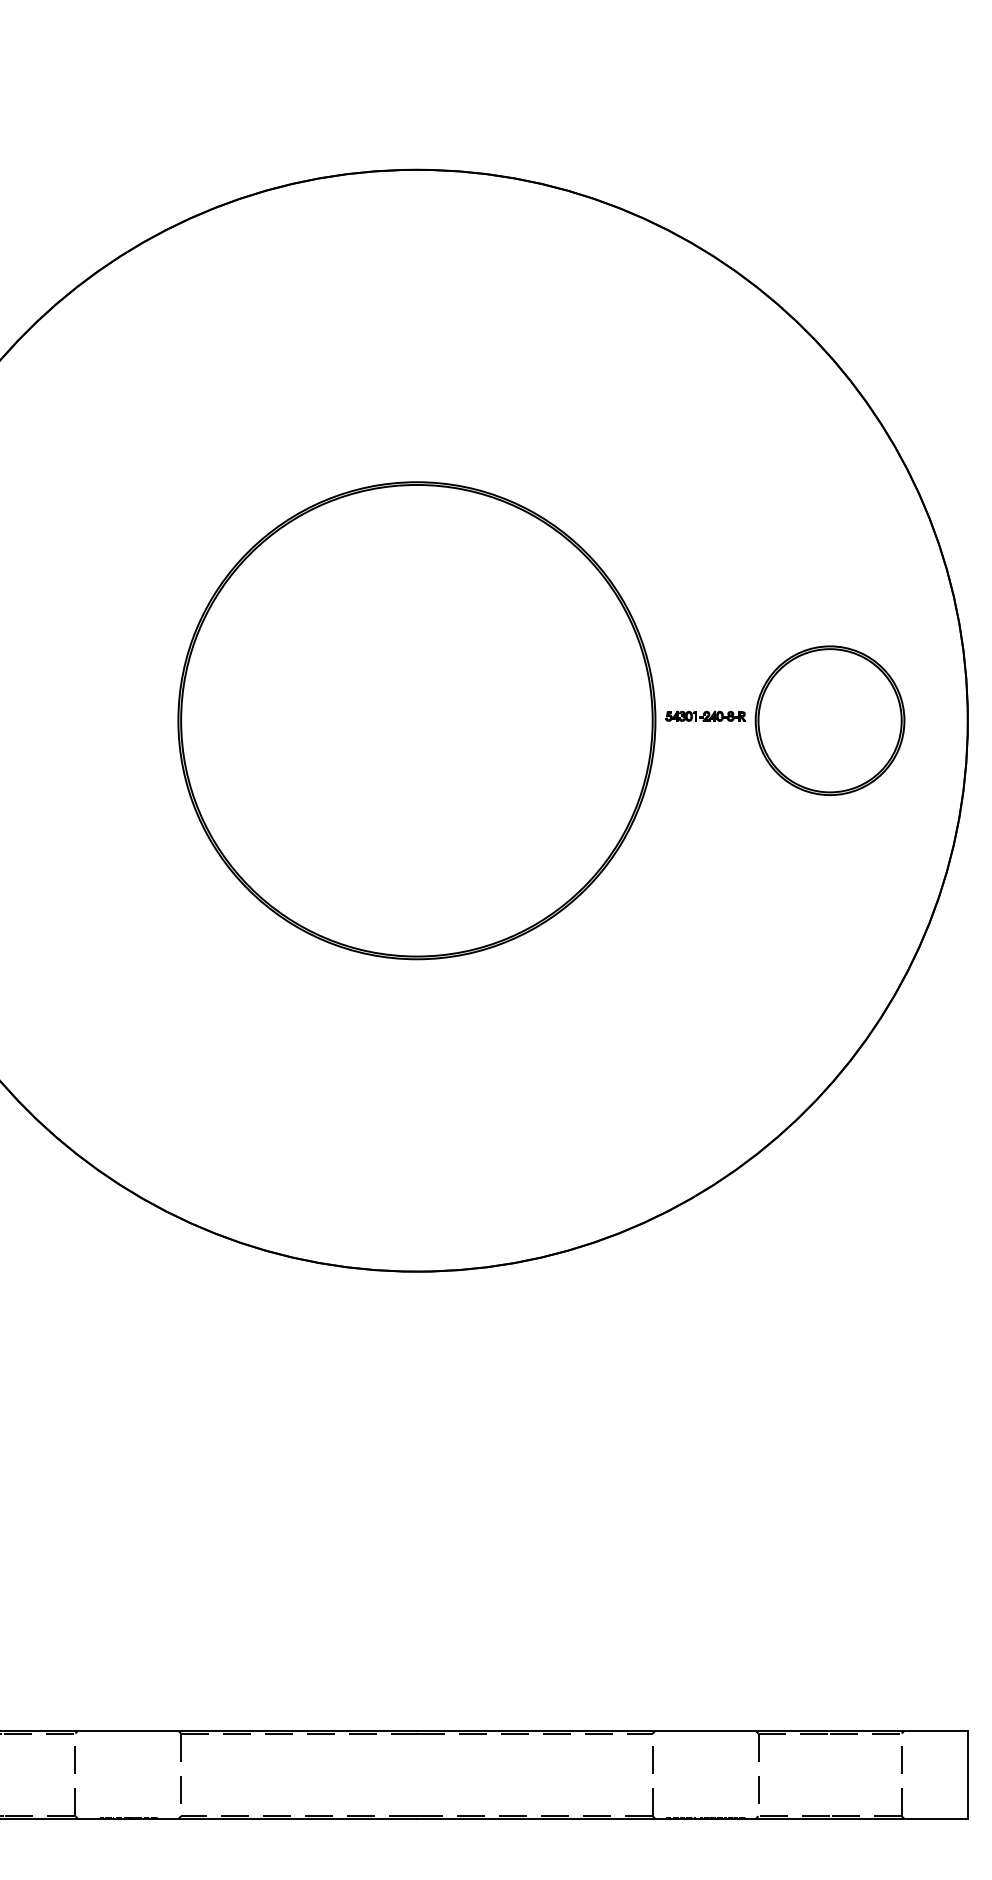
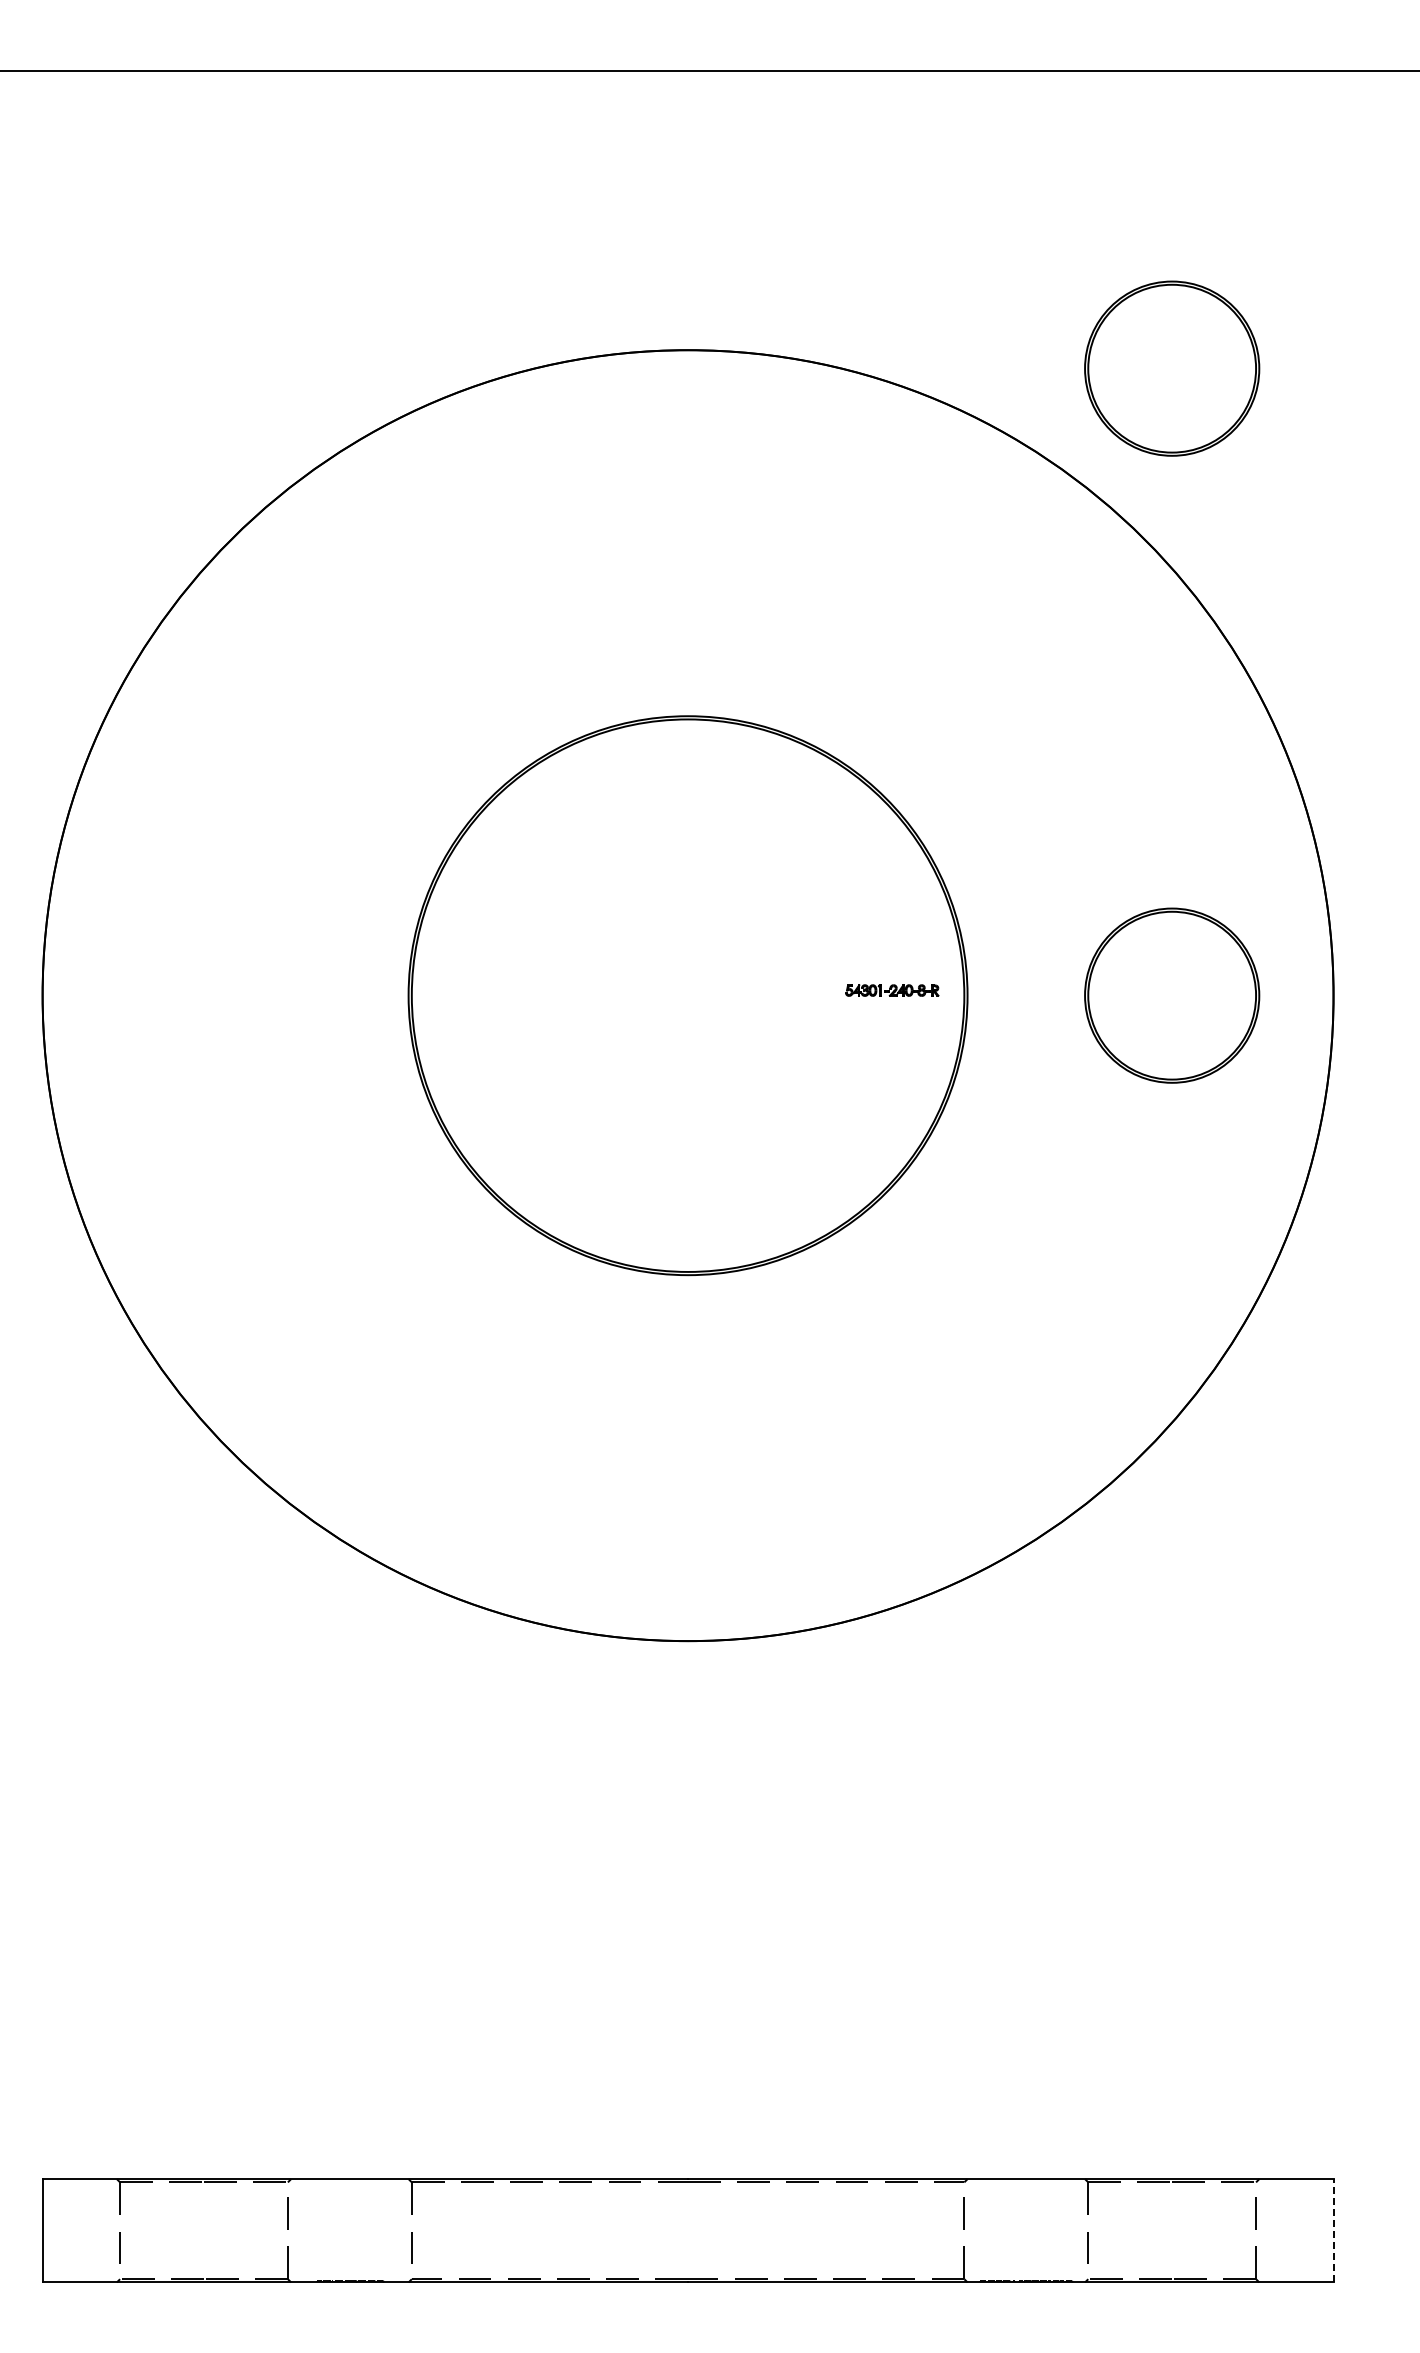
part: (830, 185) -> (1172, 368), added
part: (705, 716) -> (892, 990), moved
line: (967, 1774) -> (1333, 2230), solid -> dashed

